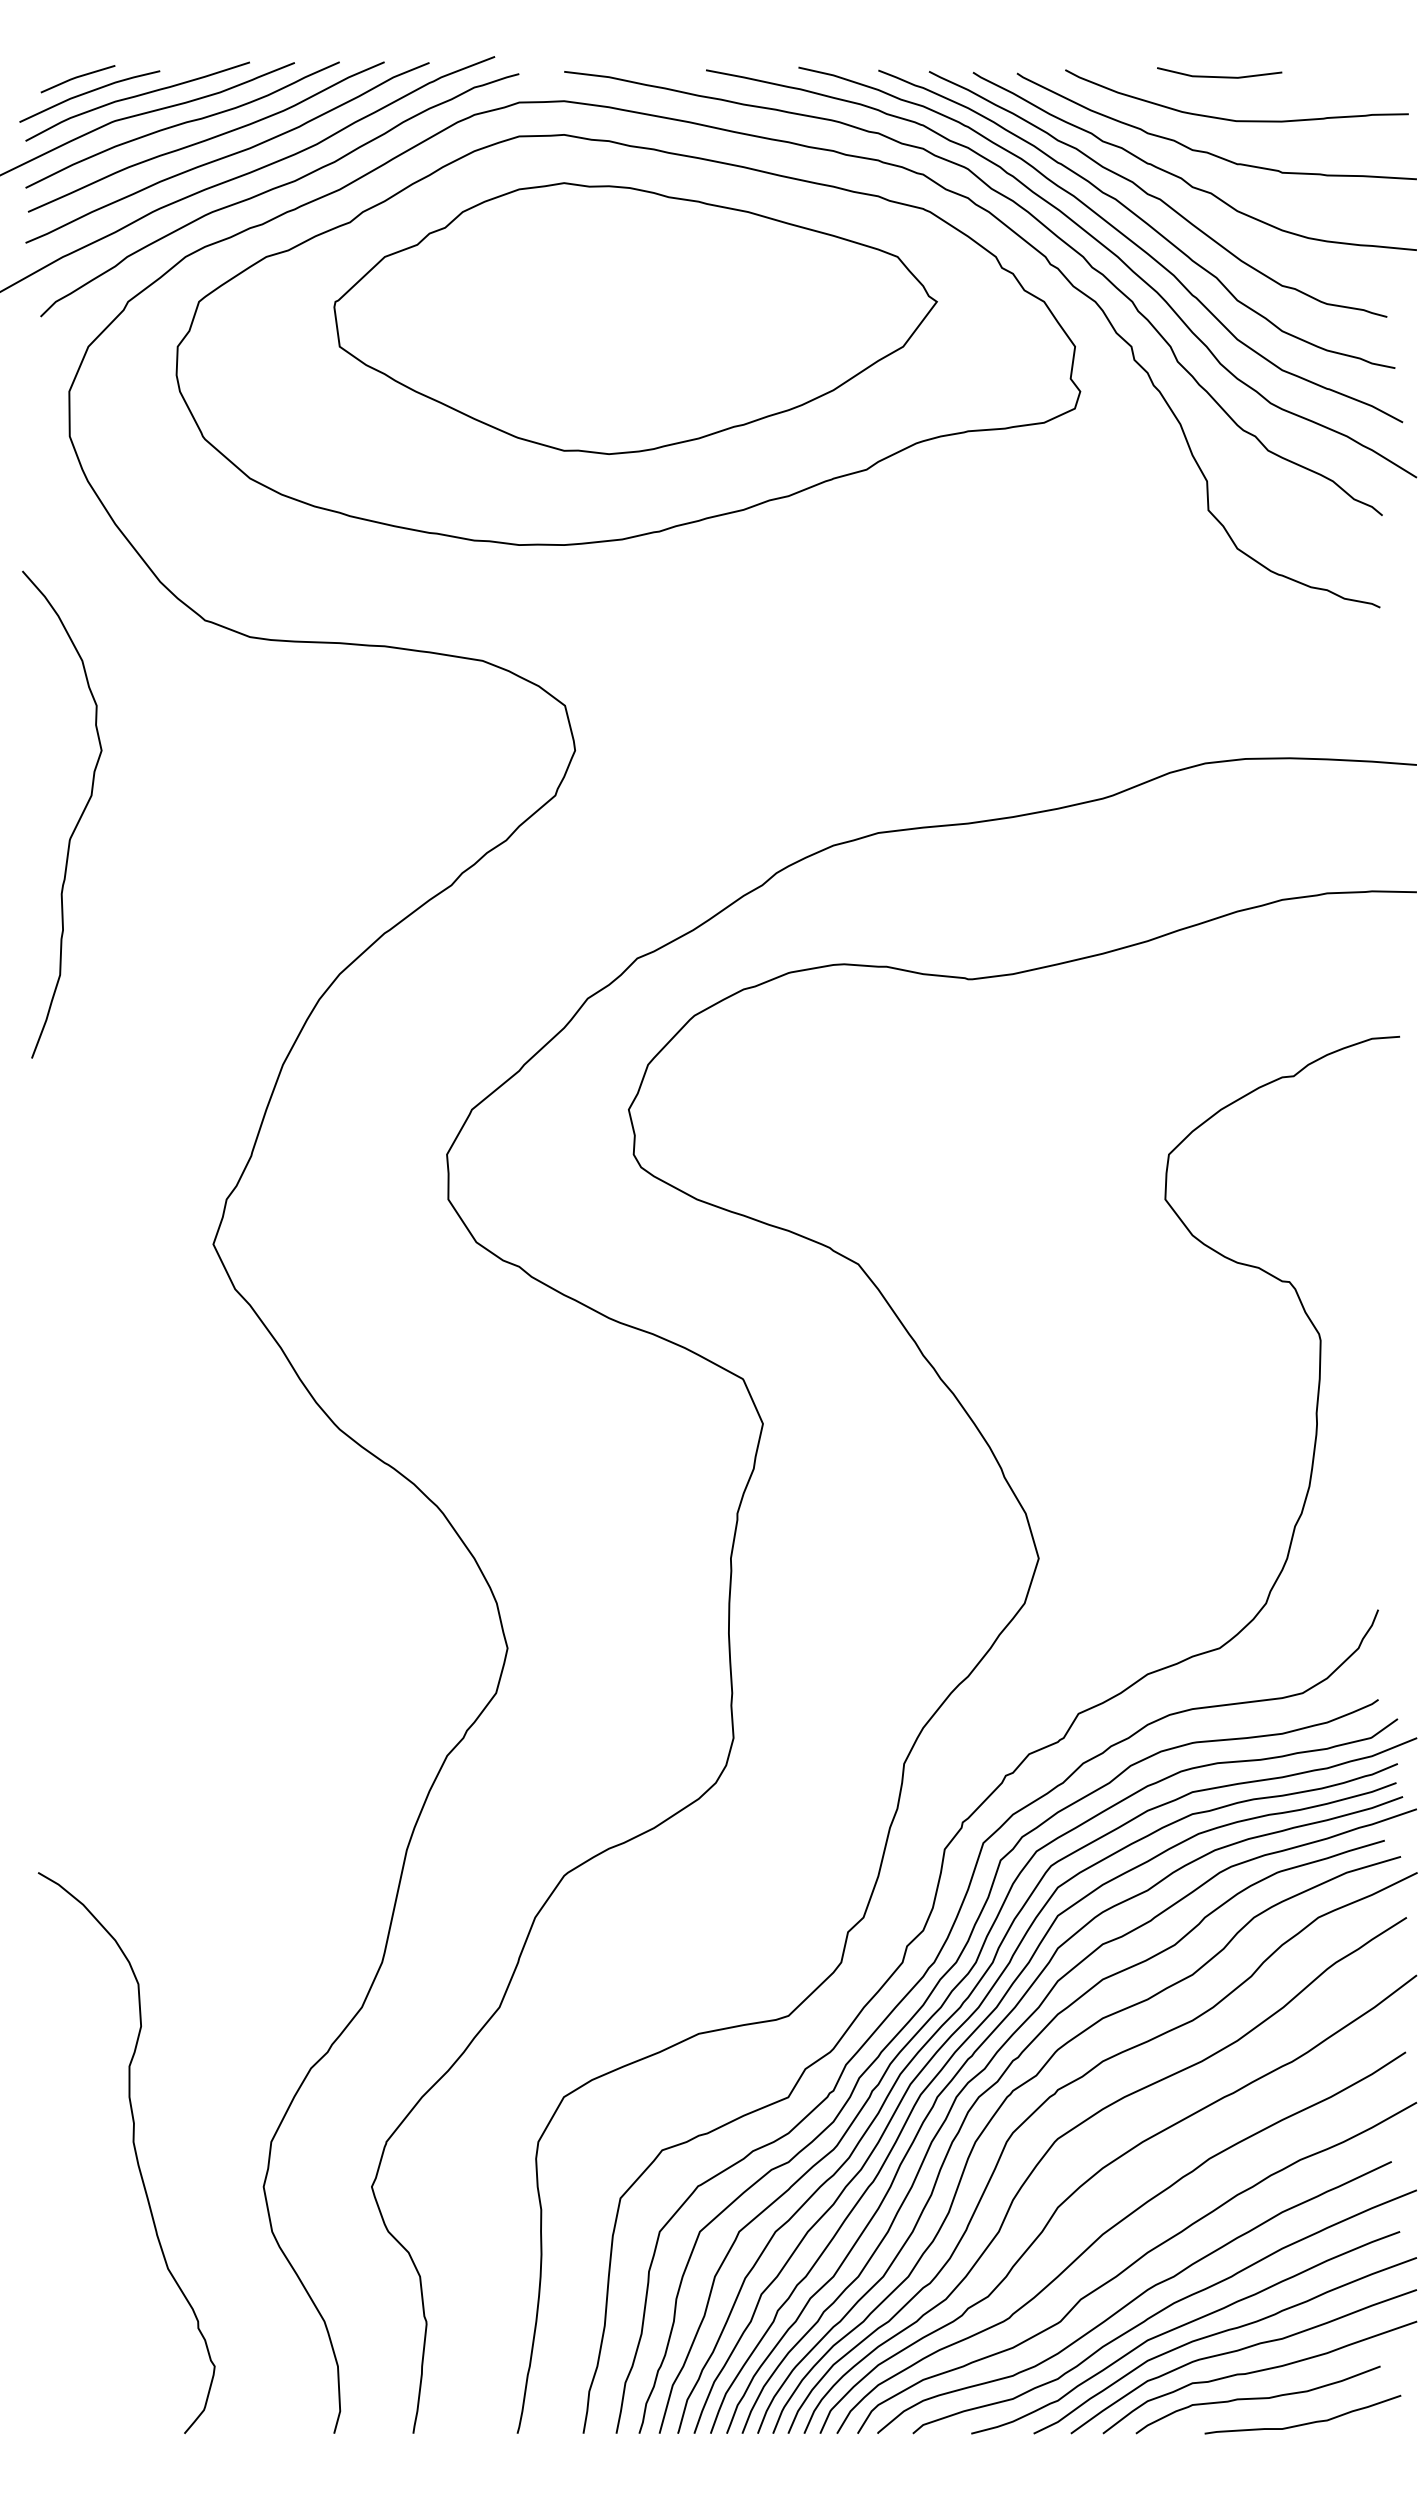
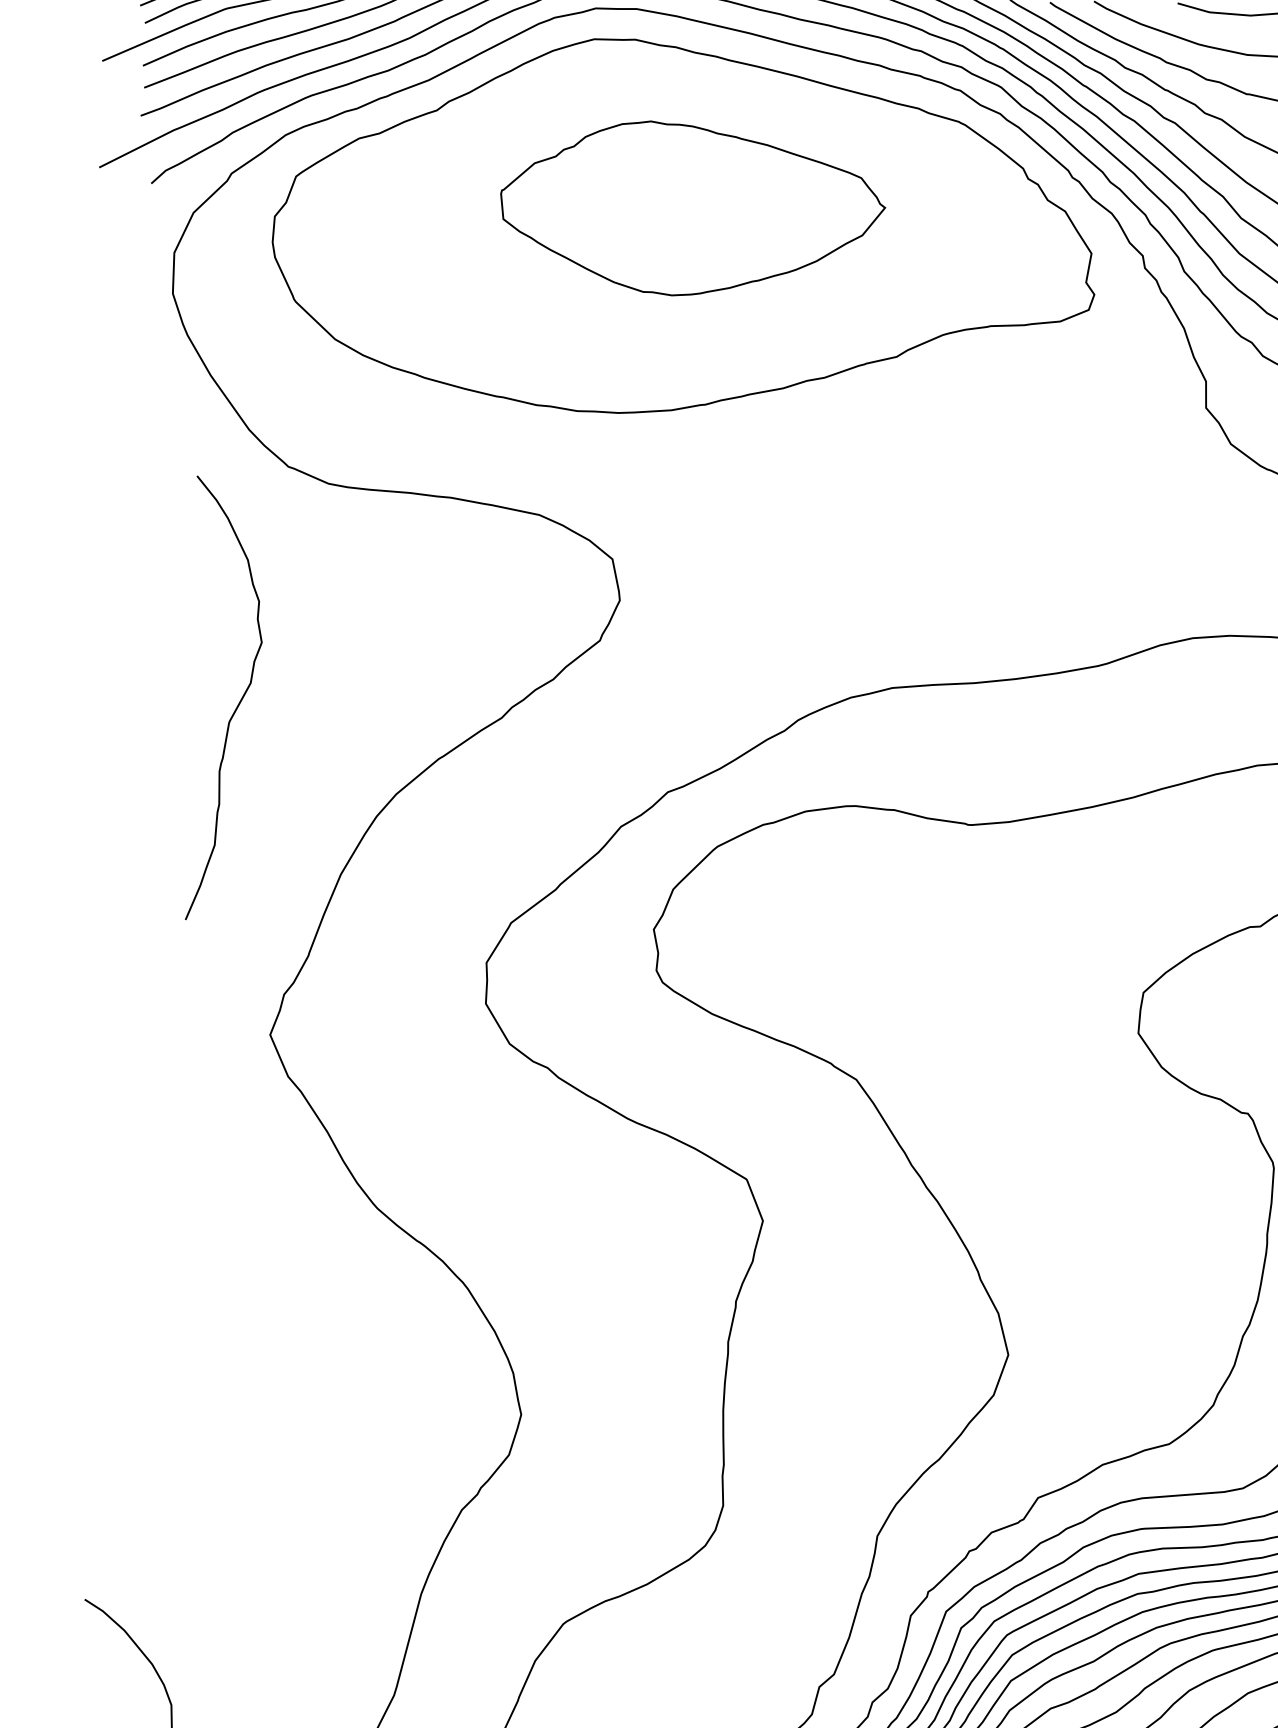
part: (635, 318) -> (692, 209), size x0.7
curve: (77, 821) -> (236, 706), moved

